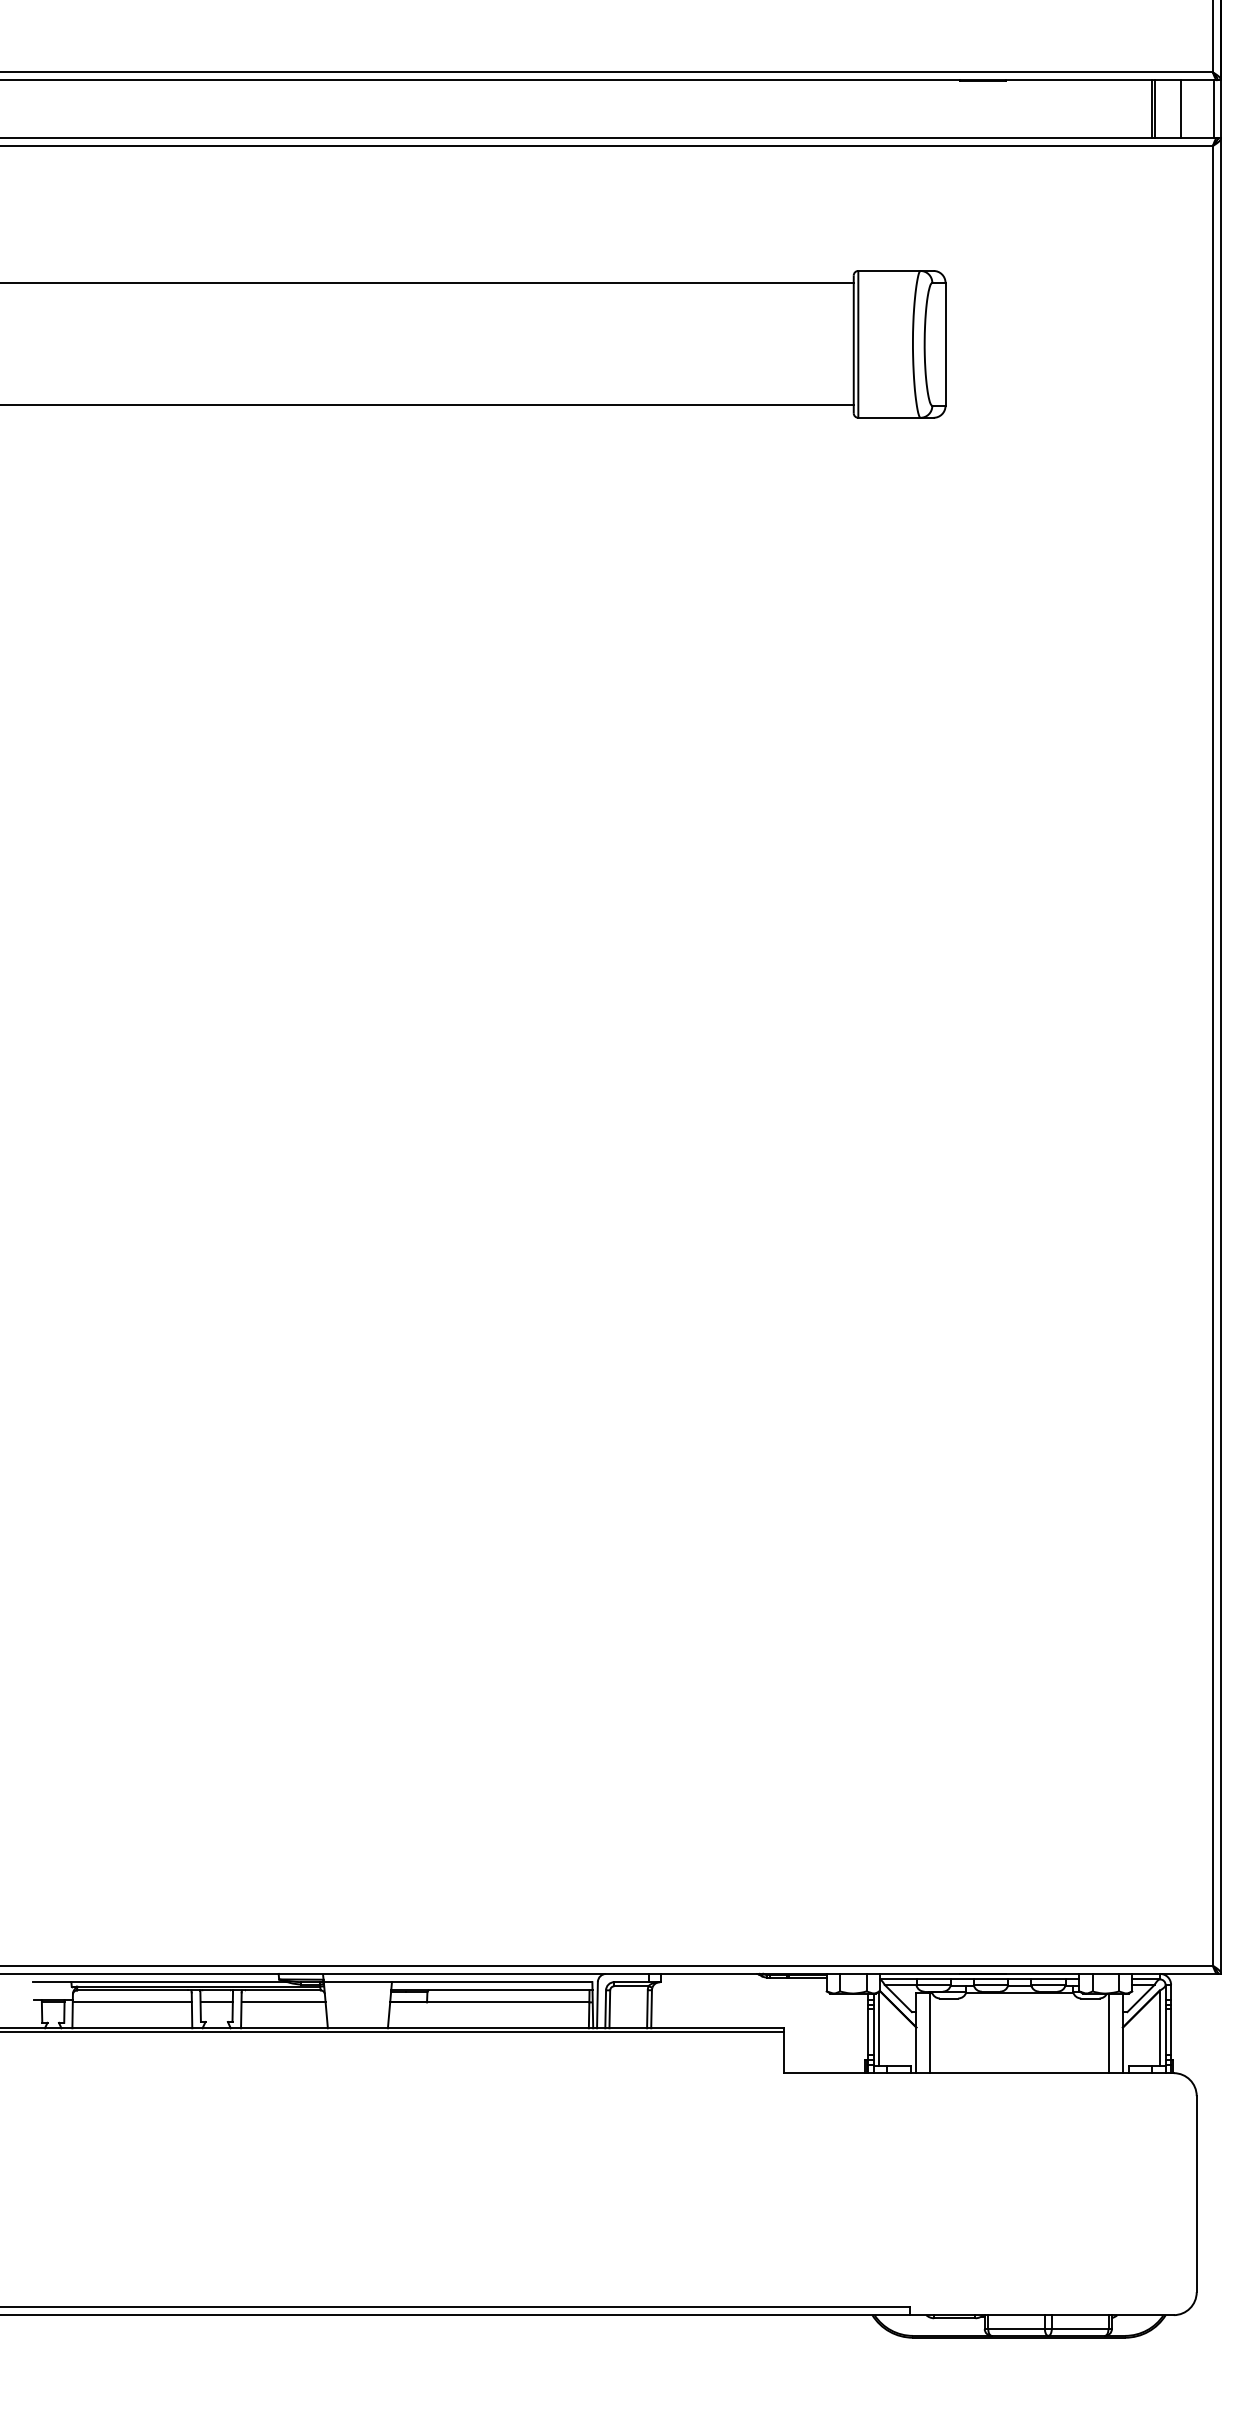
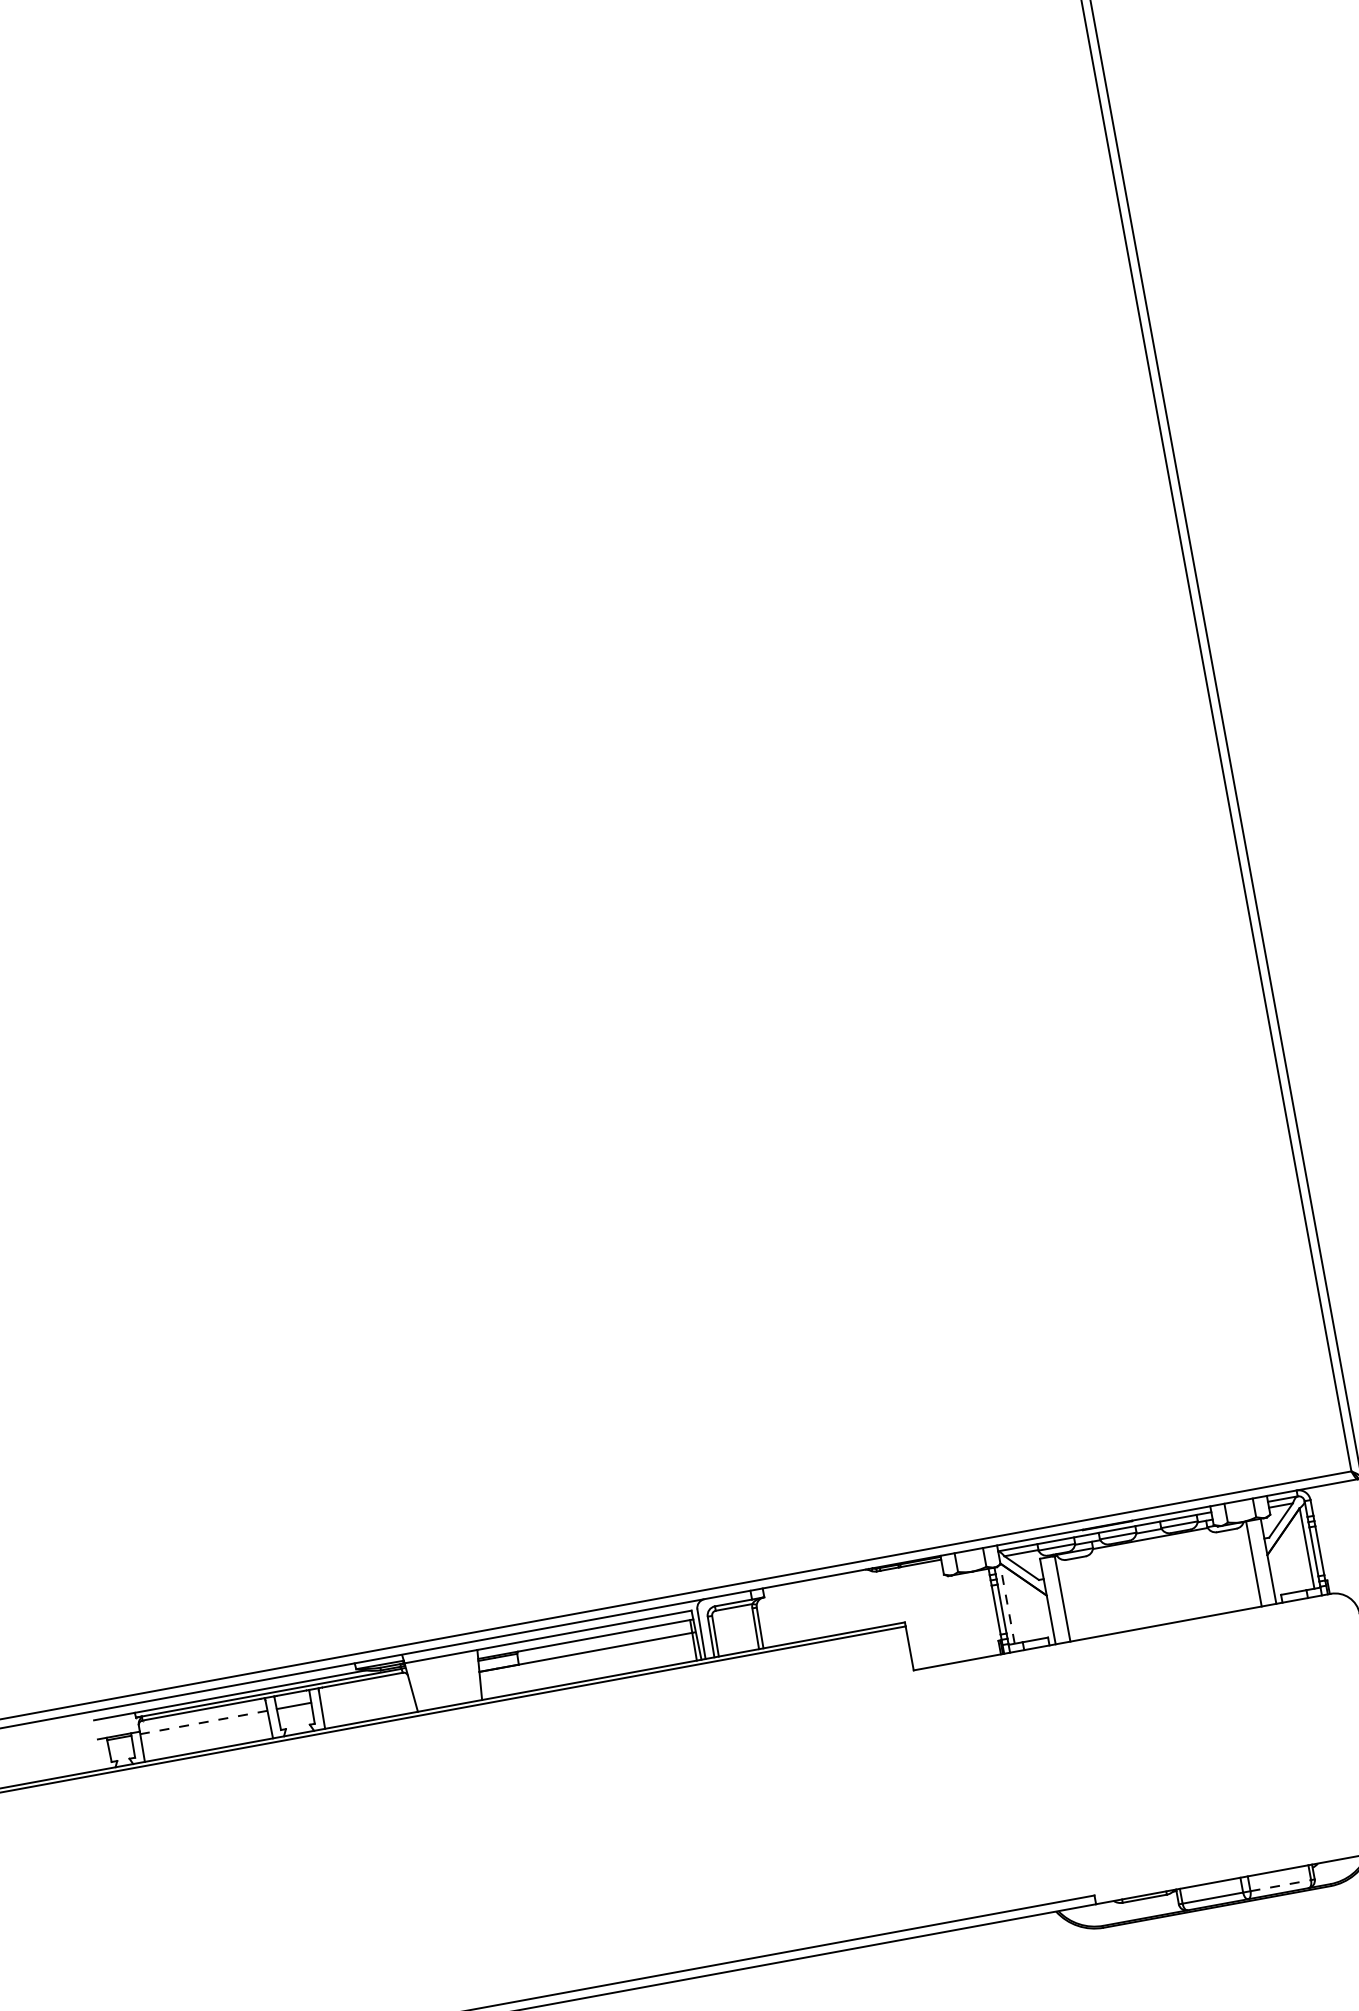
line: (131, 2002) -> (203, 1722), solid -> dashed
line: (283, 2002) -> (365, 1692), removed
line: (879, 2028) -> (1007, 1603), solid -> dashed
line: (1080, 2329) -> (1281, 1886), solid -> dashed

